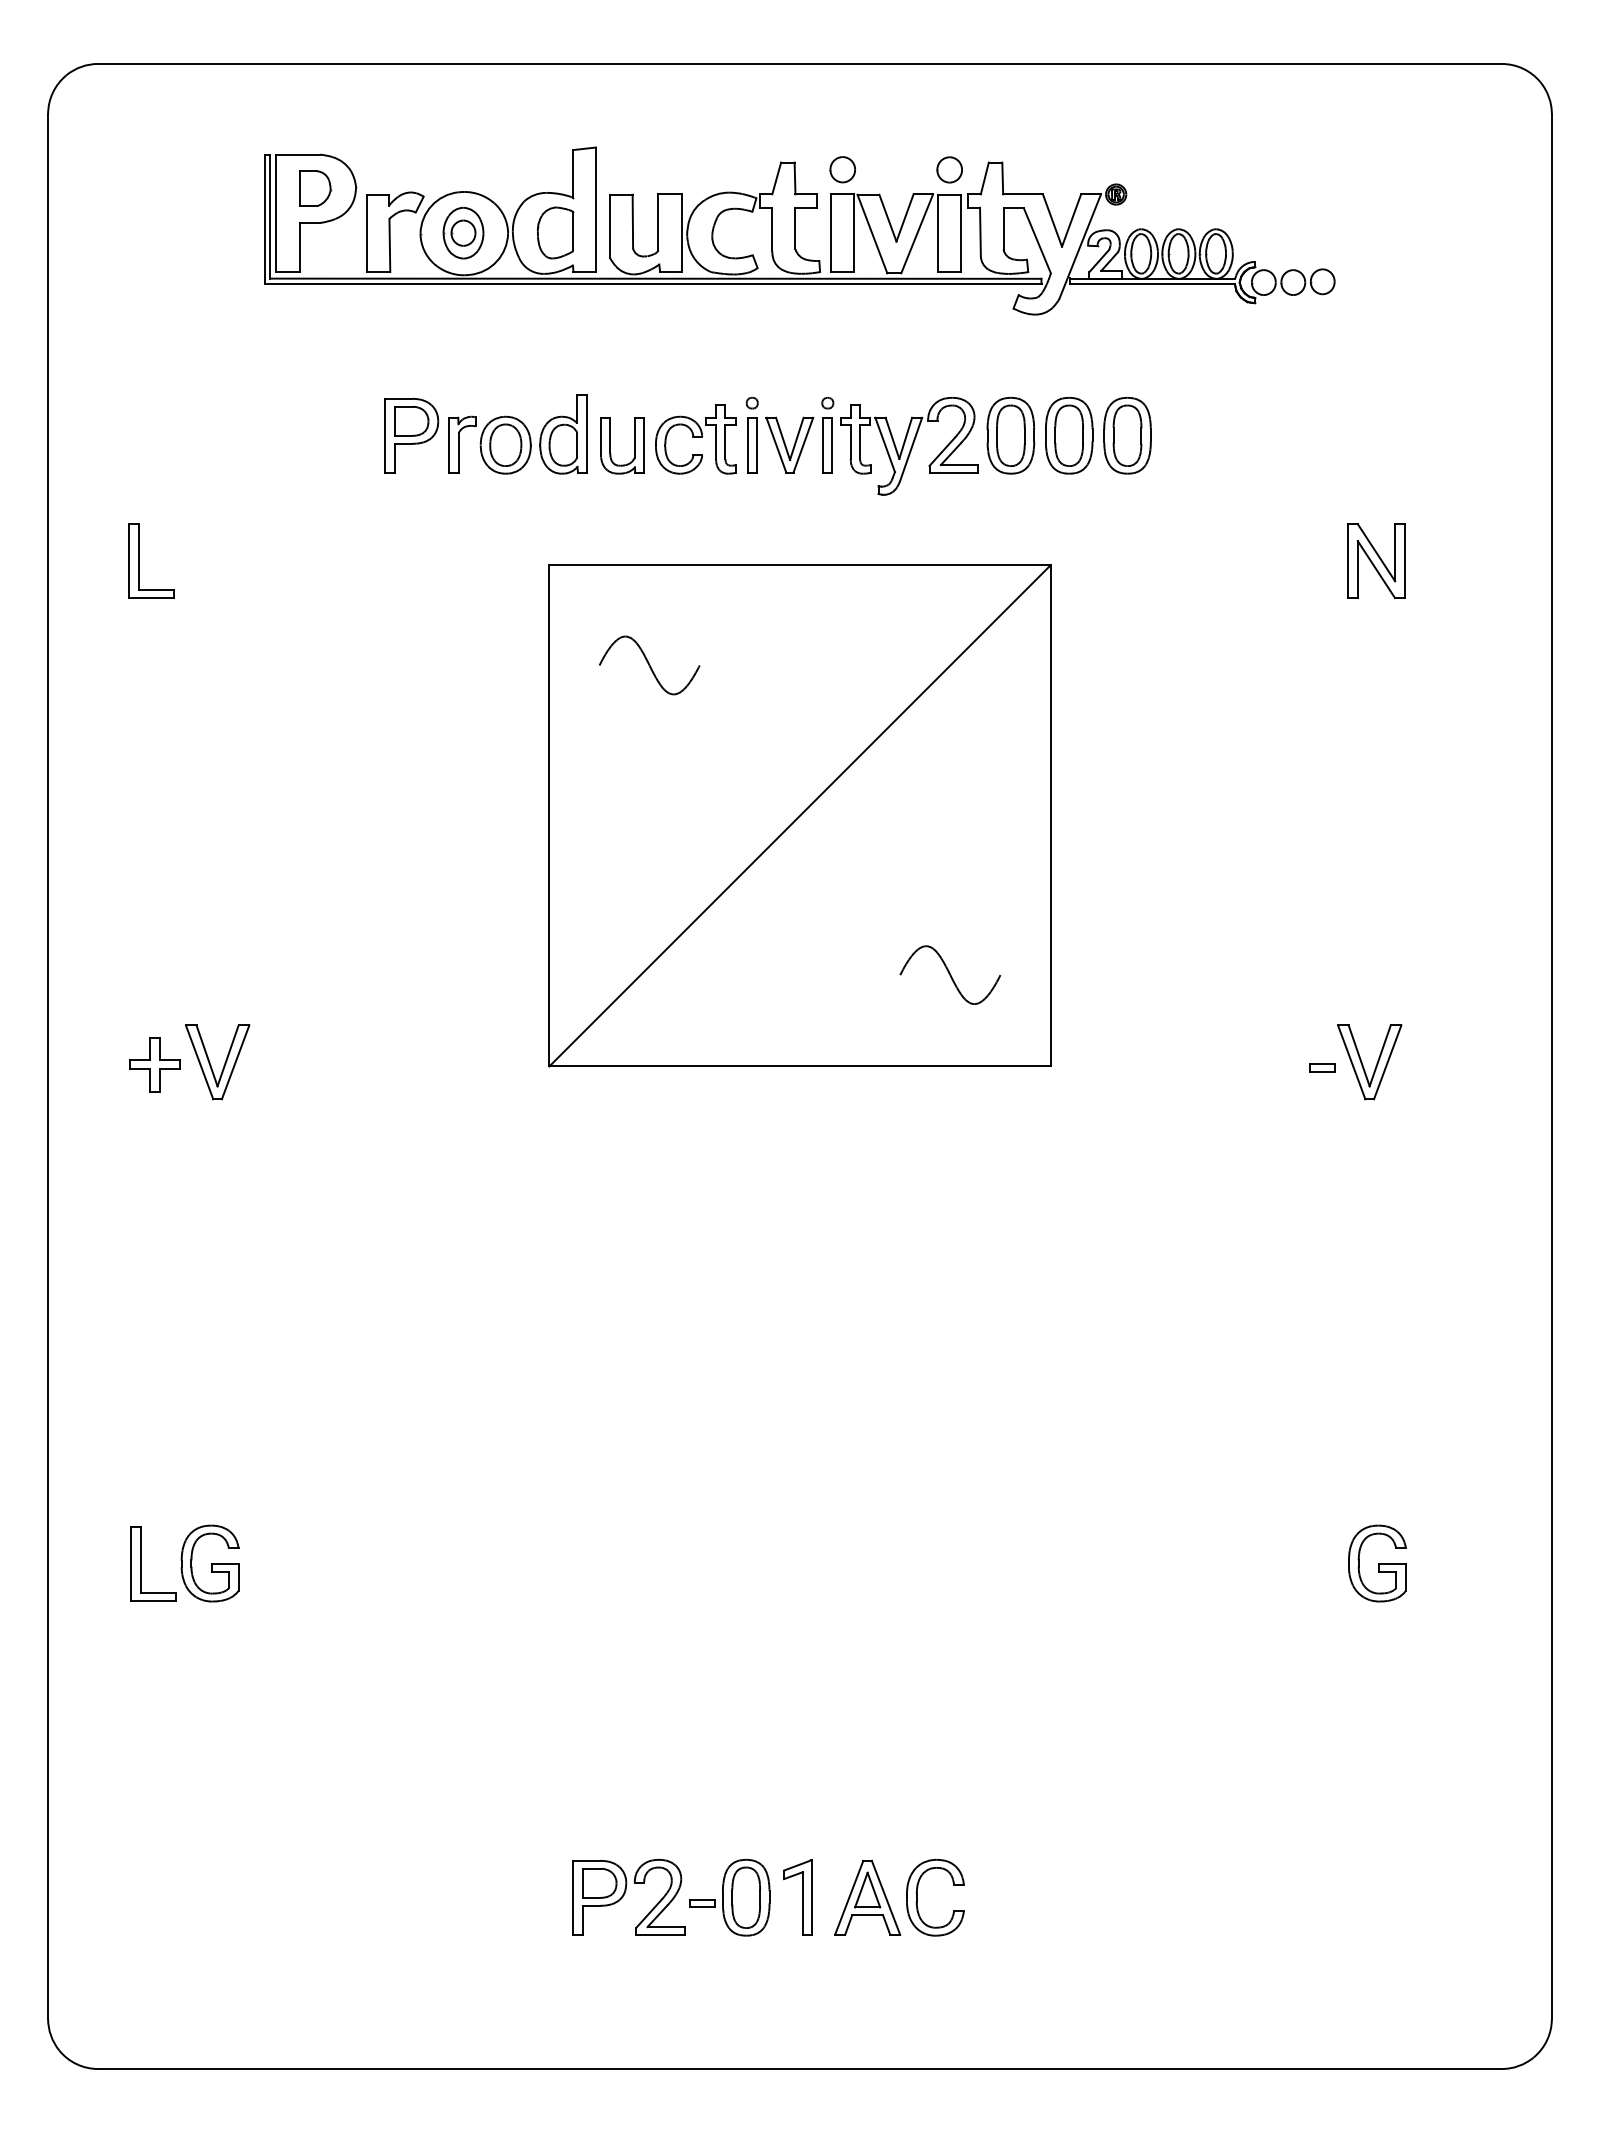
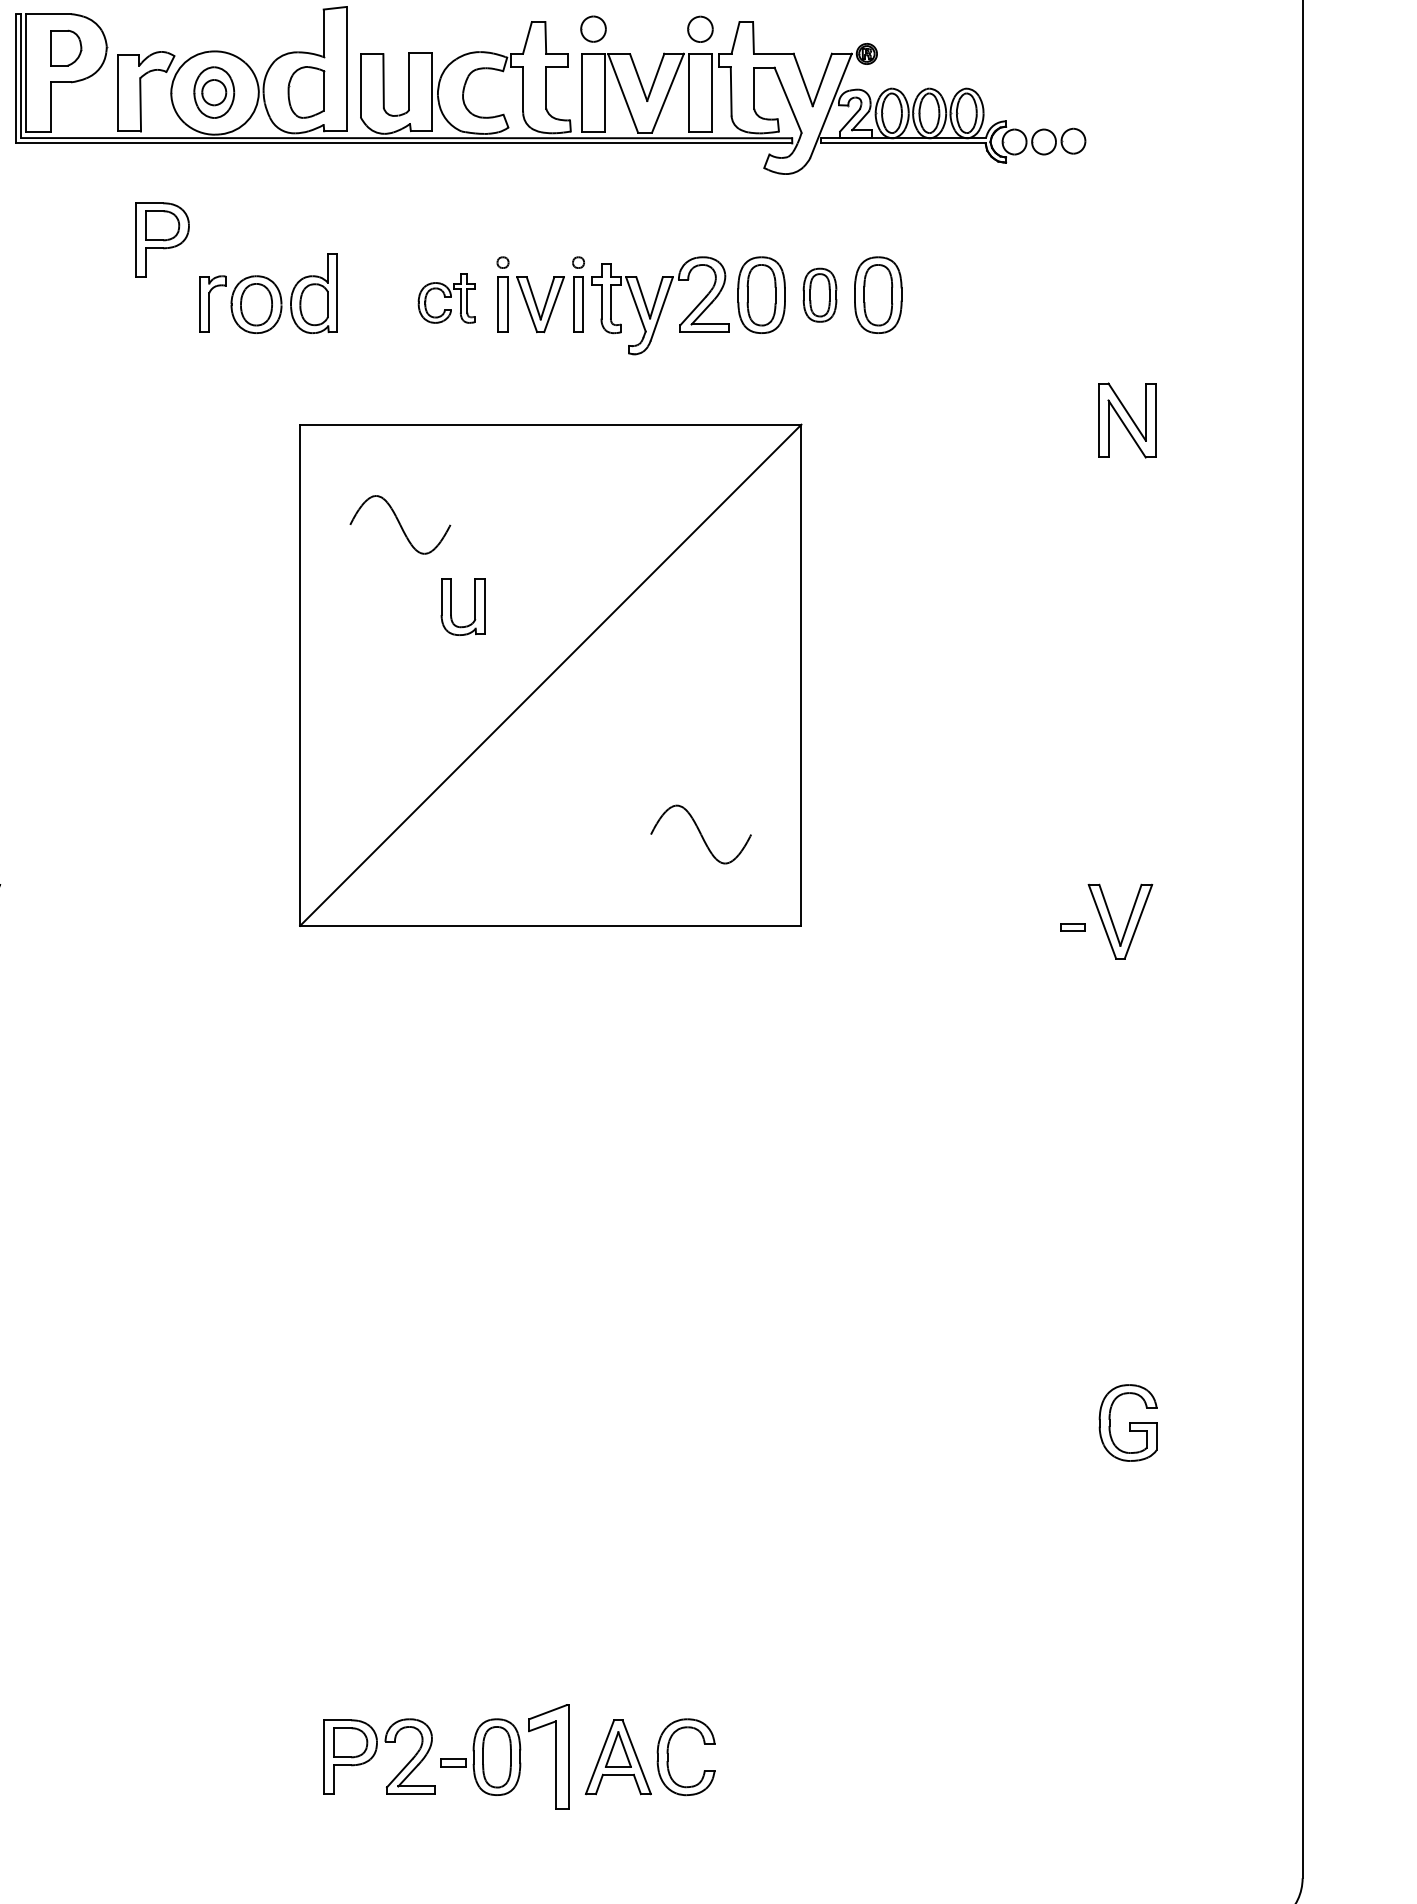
part: (411, 435) -> (162, 239), moved
part: (1069, 435) -> (820, 294), size x0.7
part: (695, 439) -> (446, 298), size x0.7
part: (610, 445) -> (451, 606), moved
part: (797, 1897) -> (548, 1756), size x1.4

